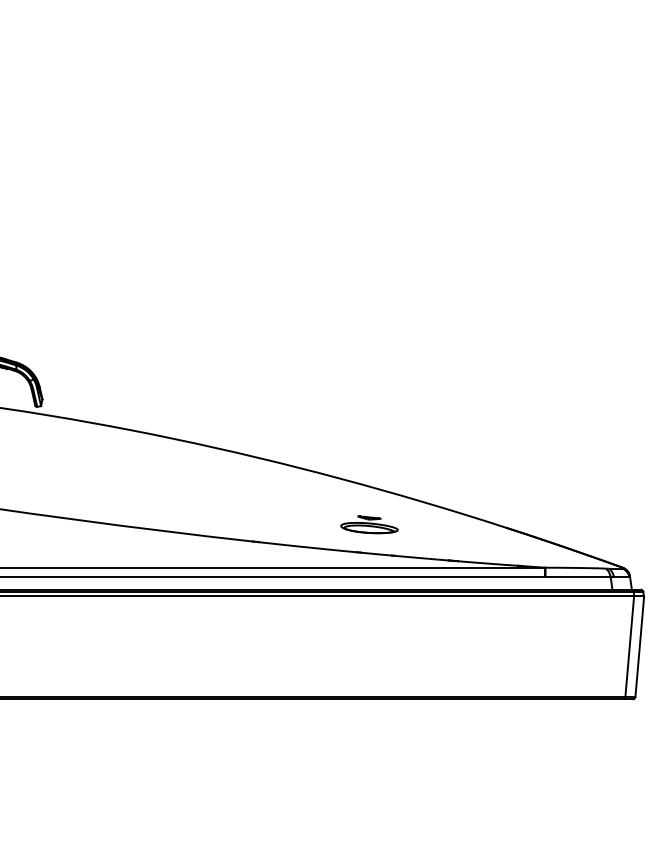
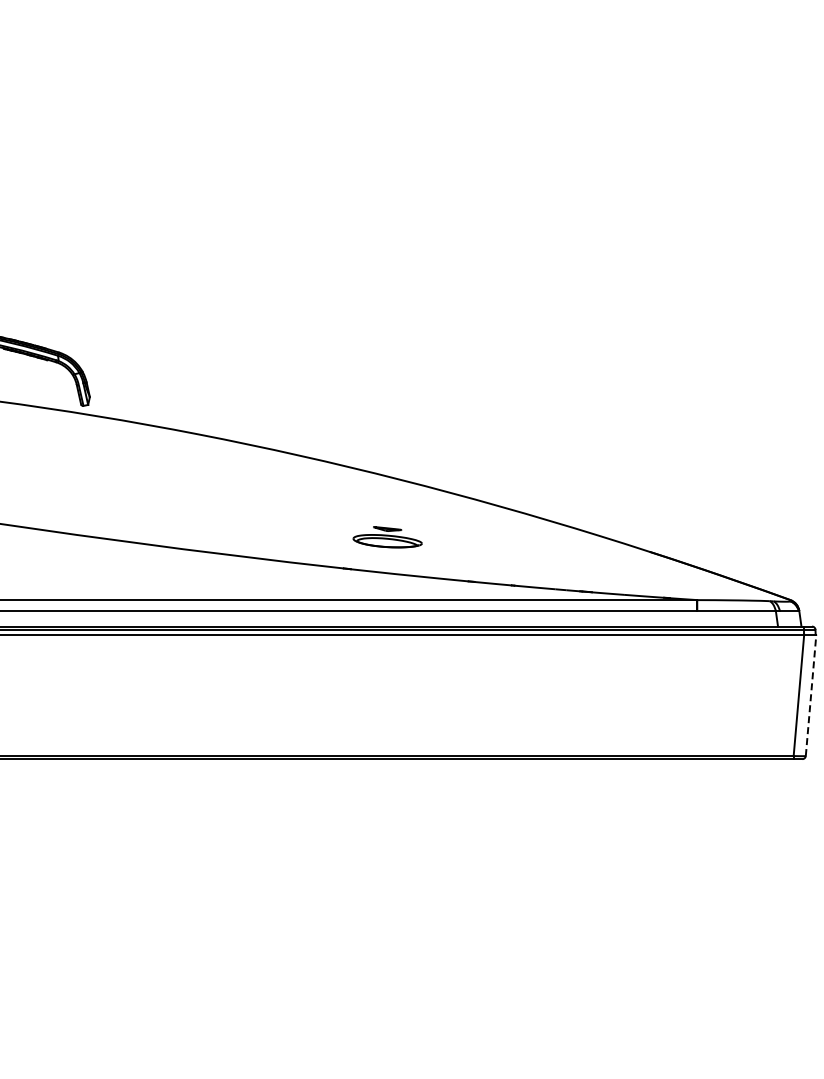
part: (369, 524) -> (387, 537), moved
line: (640, 646) -> (811, 695), solid -> dashed

